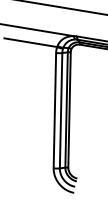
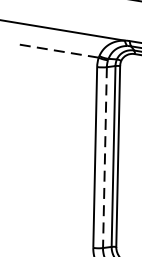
line: (30, 42) -> (56, 50), solid -> dashed
line: (61, 110) -> (105, 157), solid -> dashed

